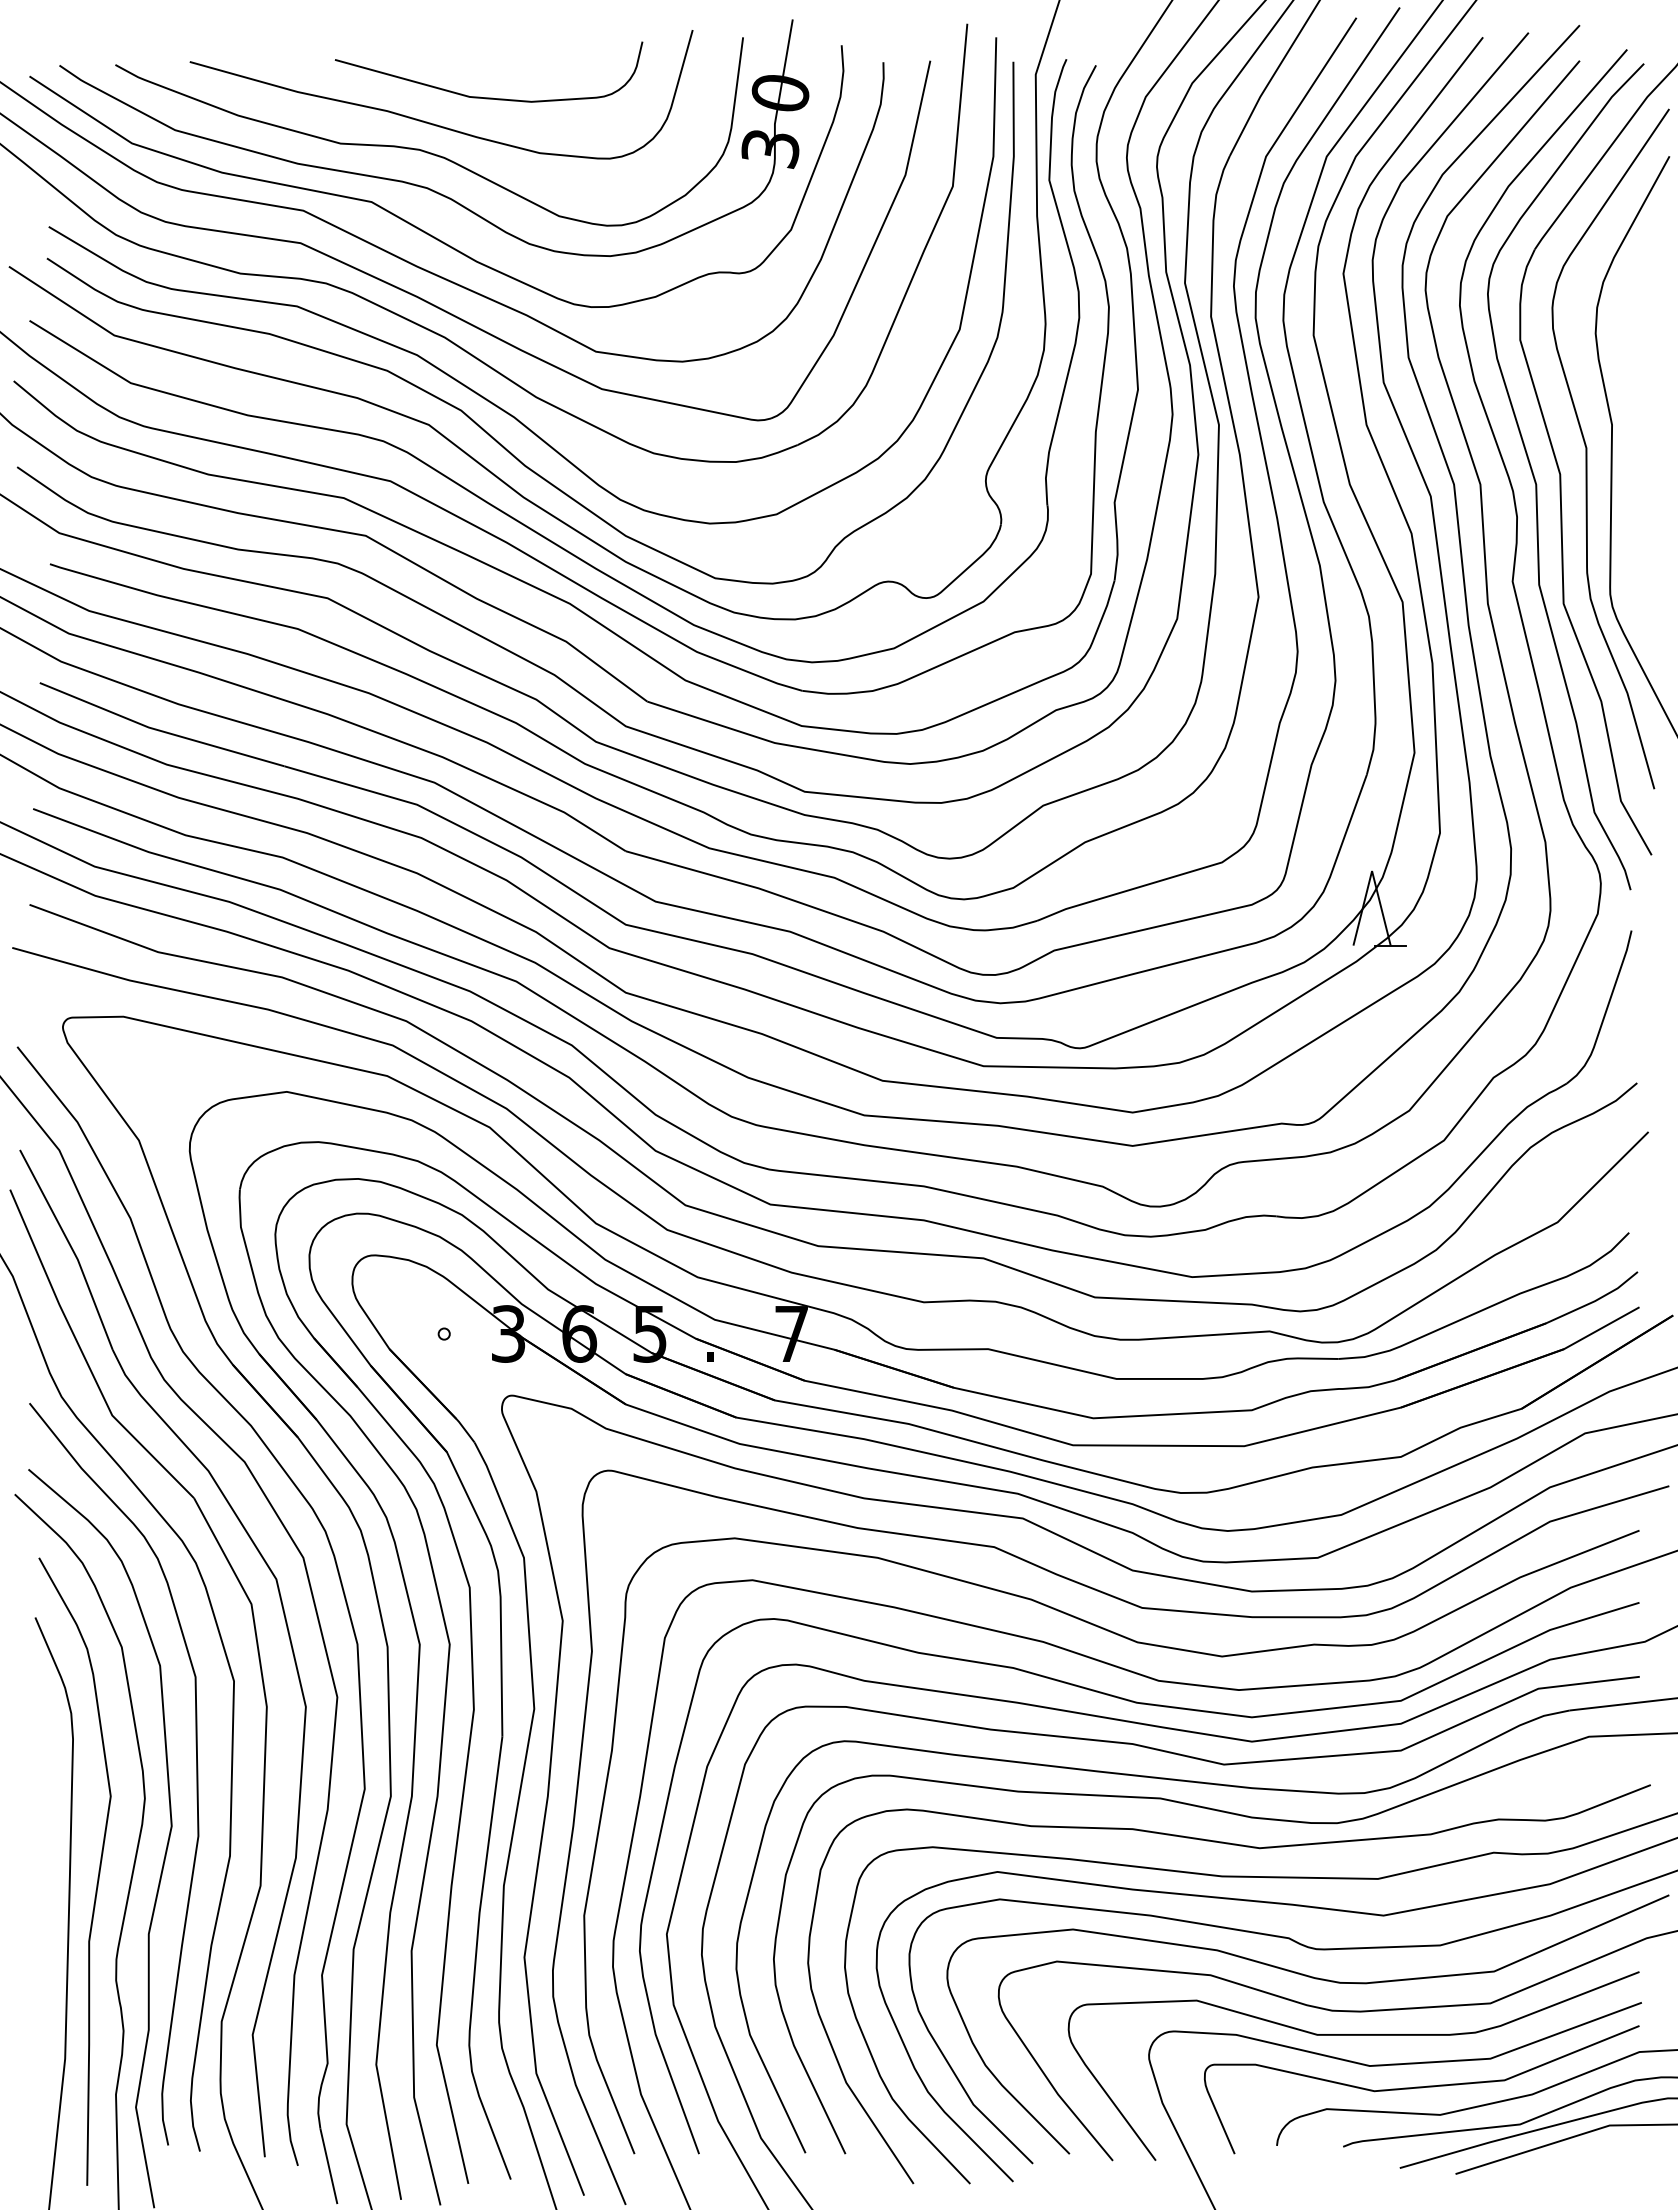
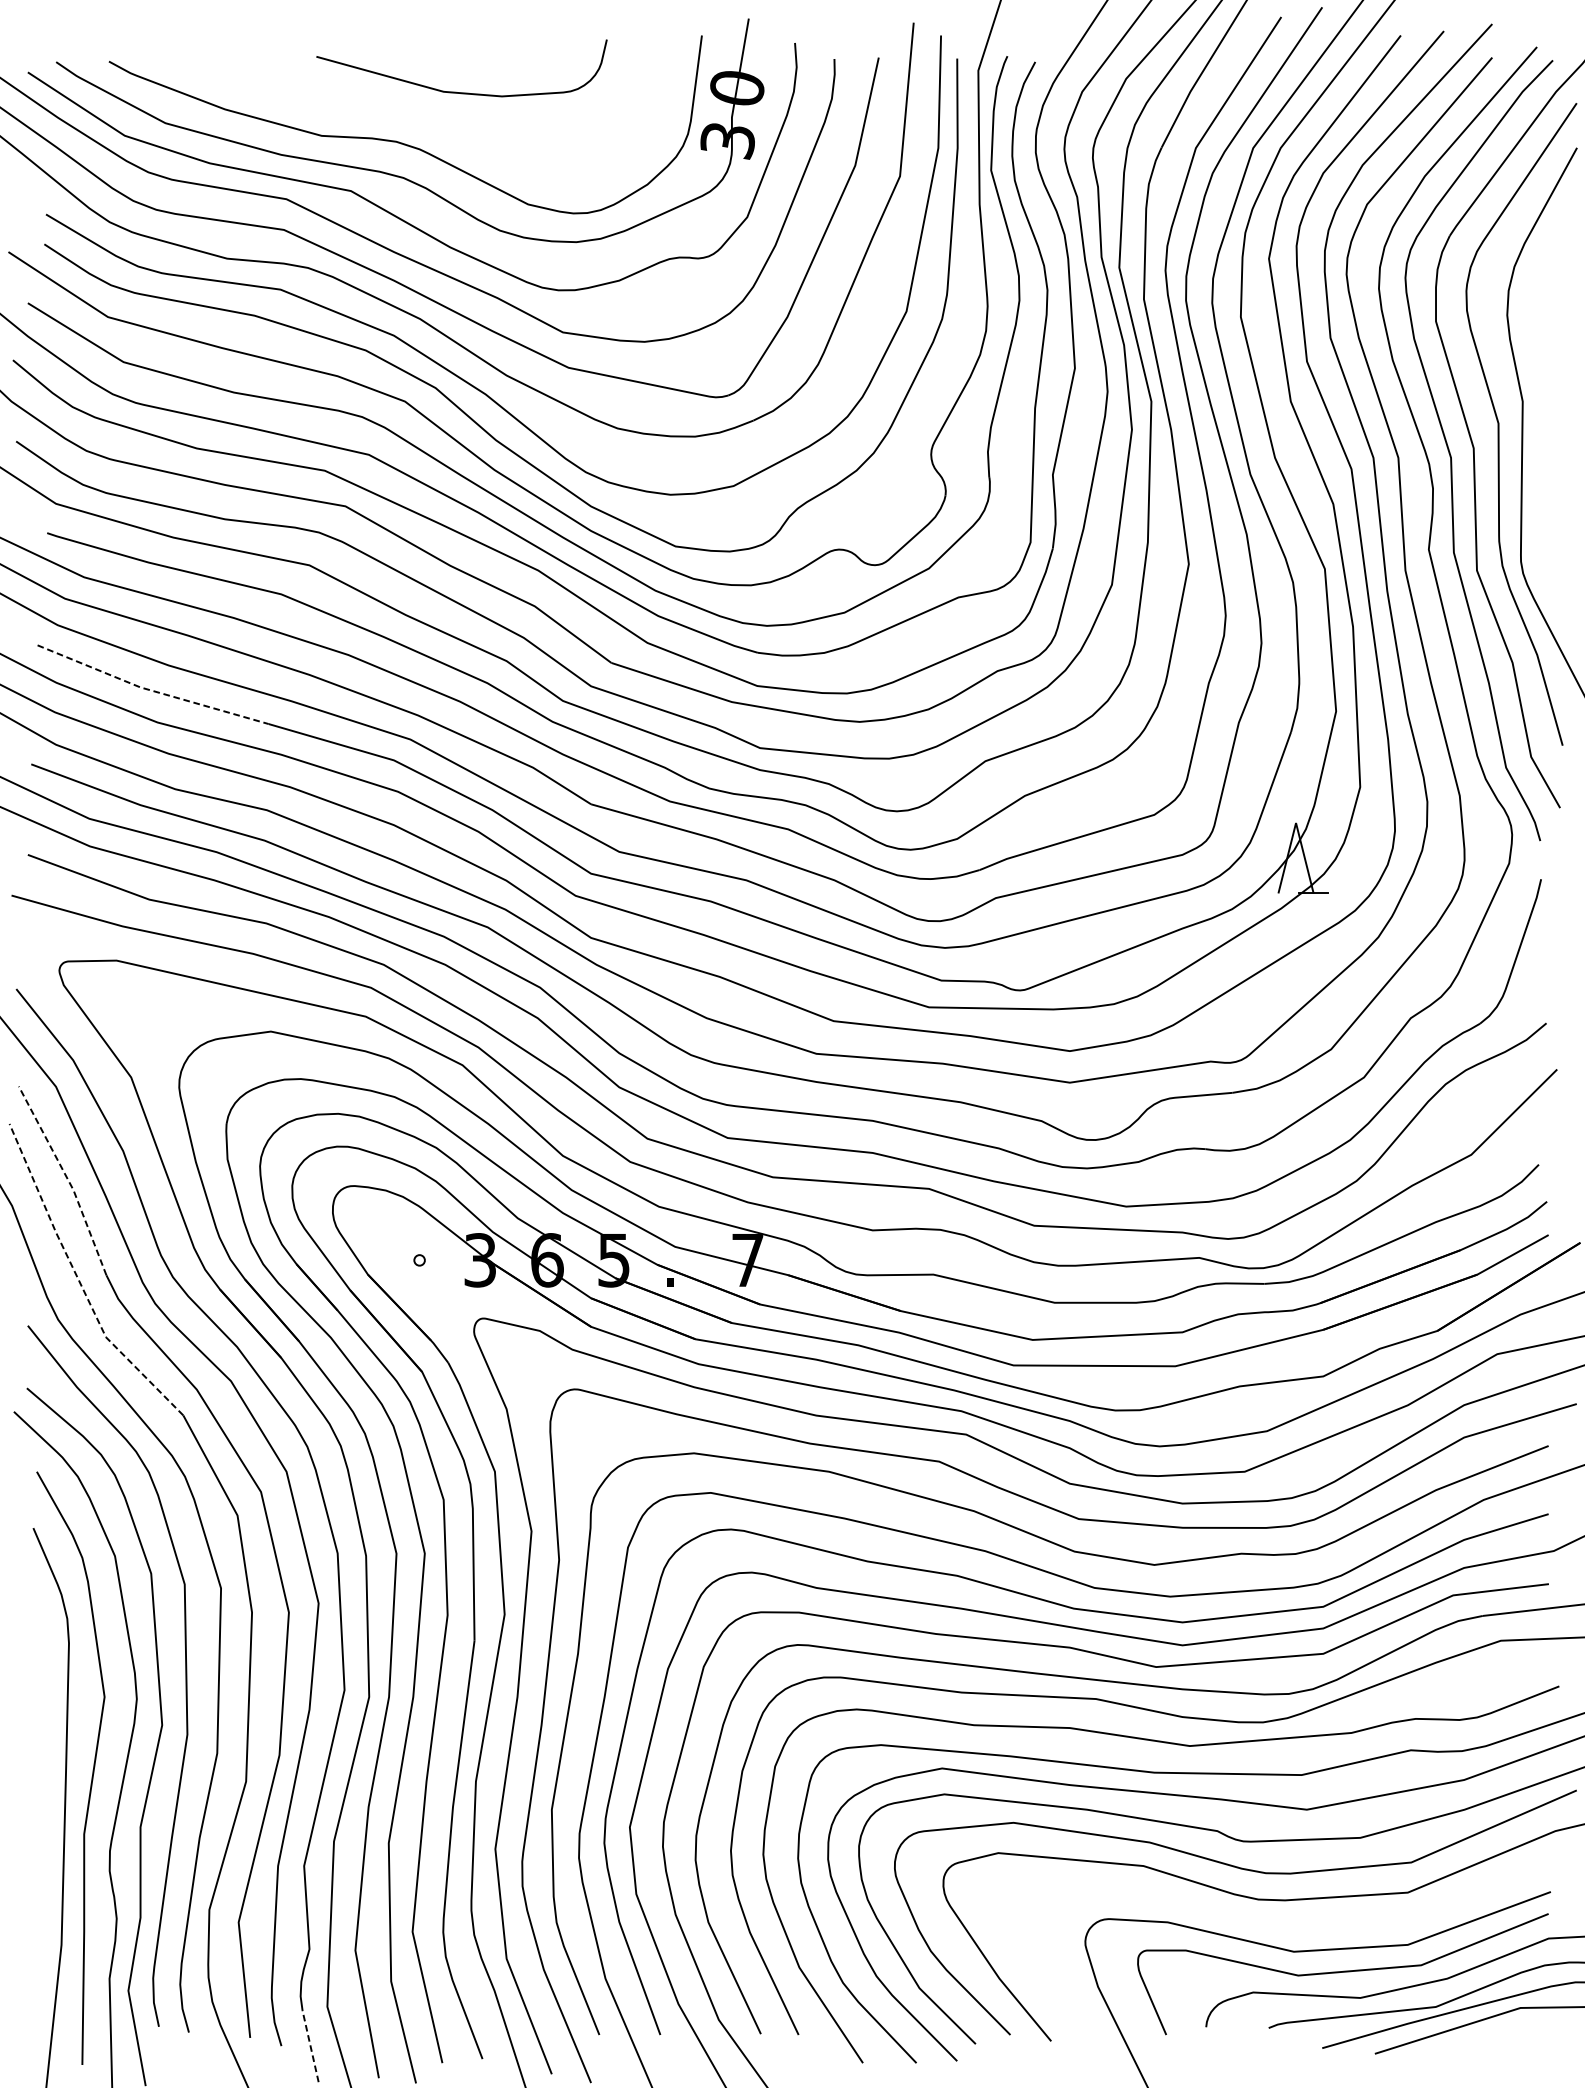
curve: (434, 123) -> (410, 116), removed
line: (160, 730) -> (151, 690), solid -> dashed
line: (71, 1247) -> (67, 1178), solid -> dashed
line: (83, 1355) -> (78, 1280), solid -> dashed
curve: (1353, 2035) -> (1278, 1922), removed
line: (328, 2166) -> (310, 2046), solid -> dashed

